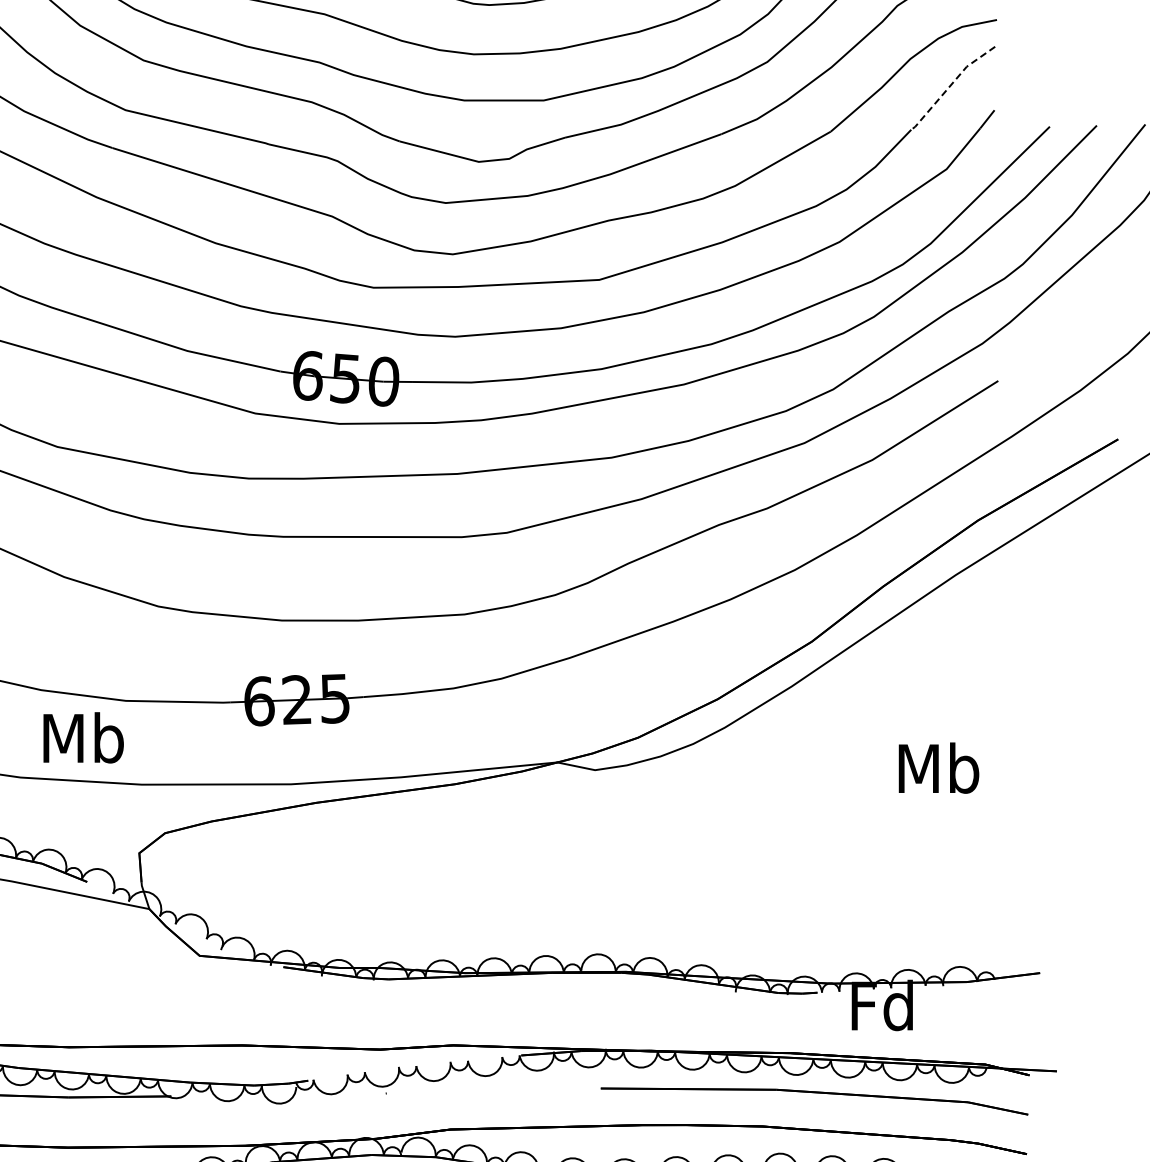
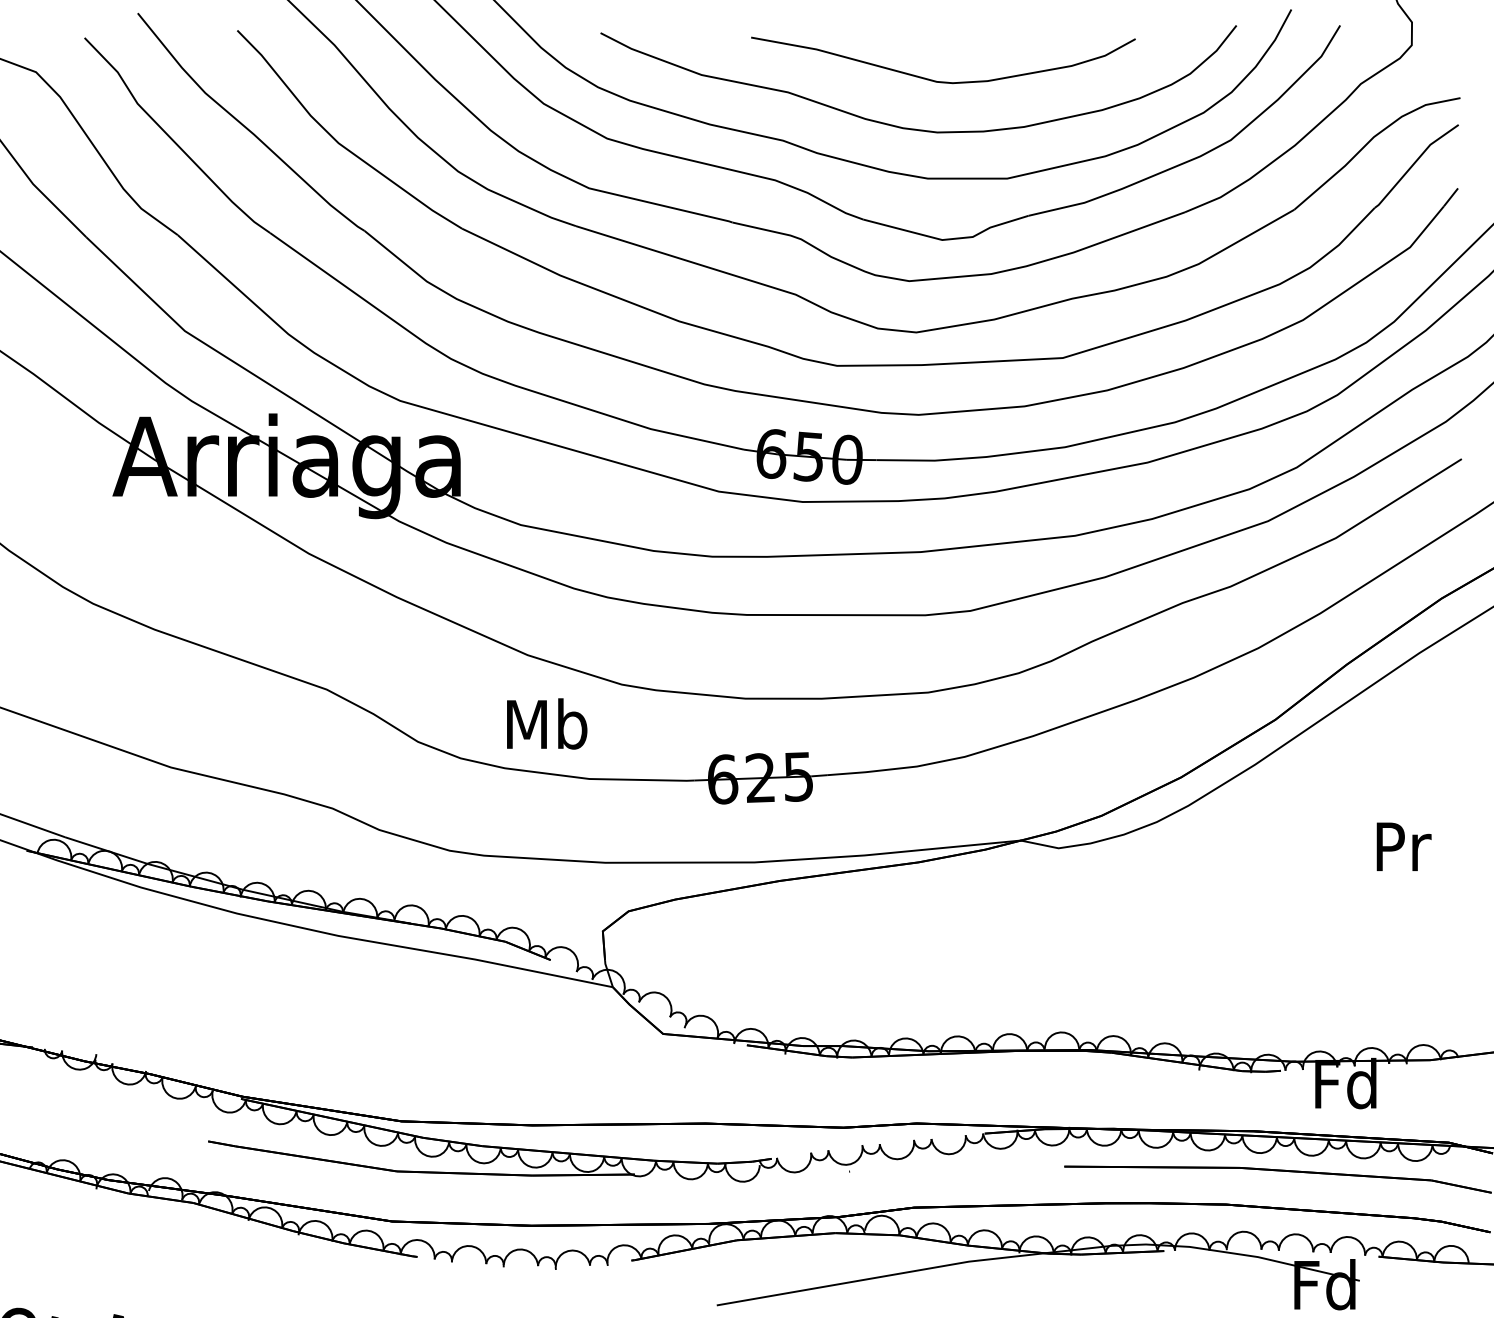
line: (951, 85) -> (1414, 163), dashed -> solid
text: (84, 737) -> (547, 723), moved
text: (939, 767) -> (1402, 845), Mb -> Pr

